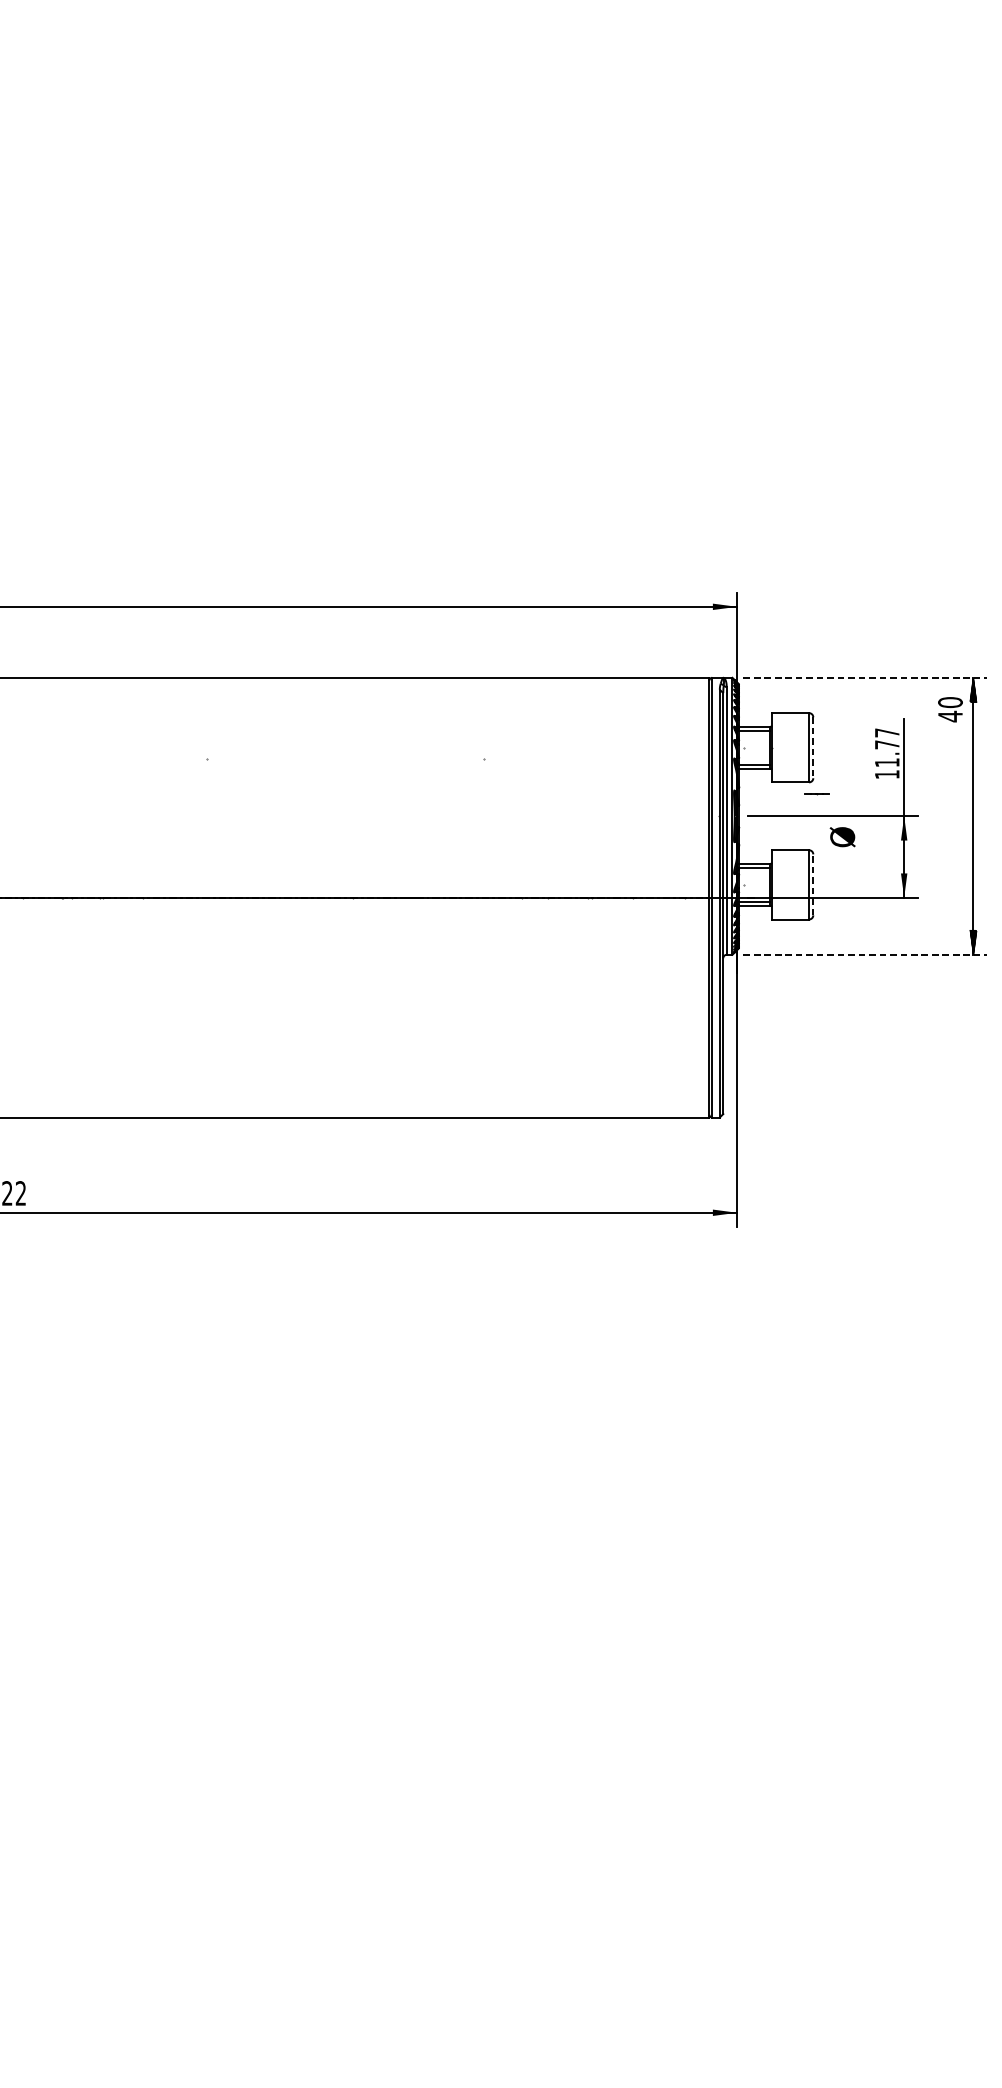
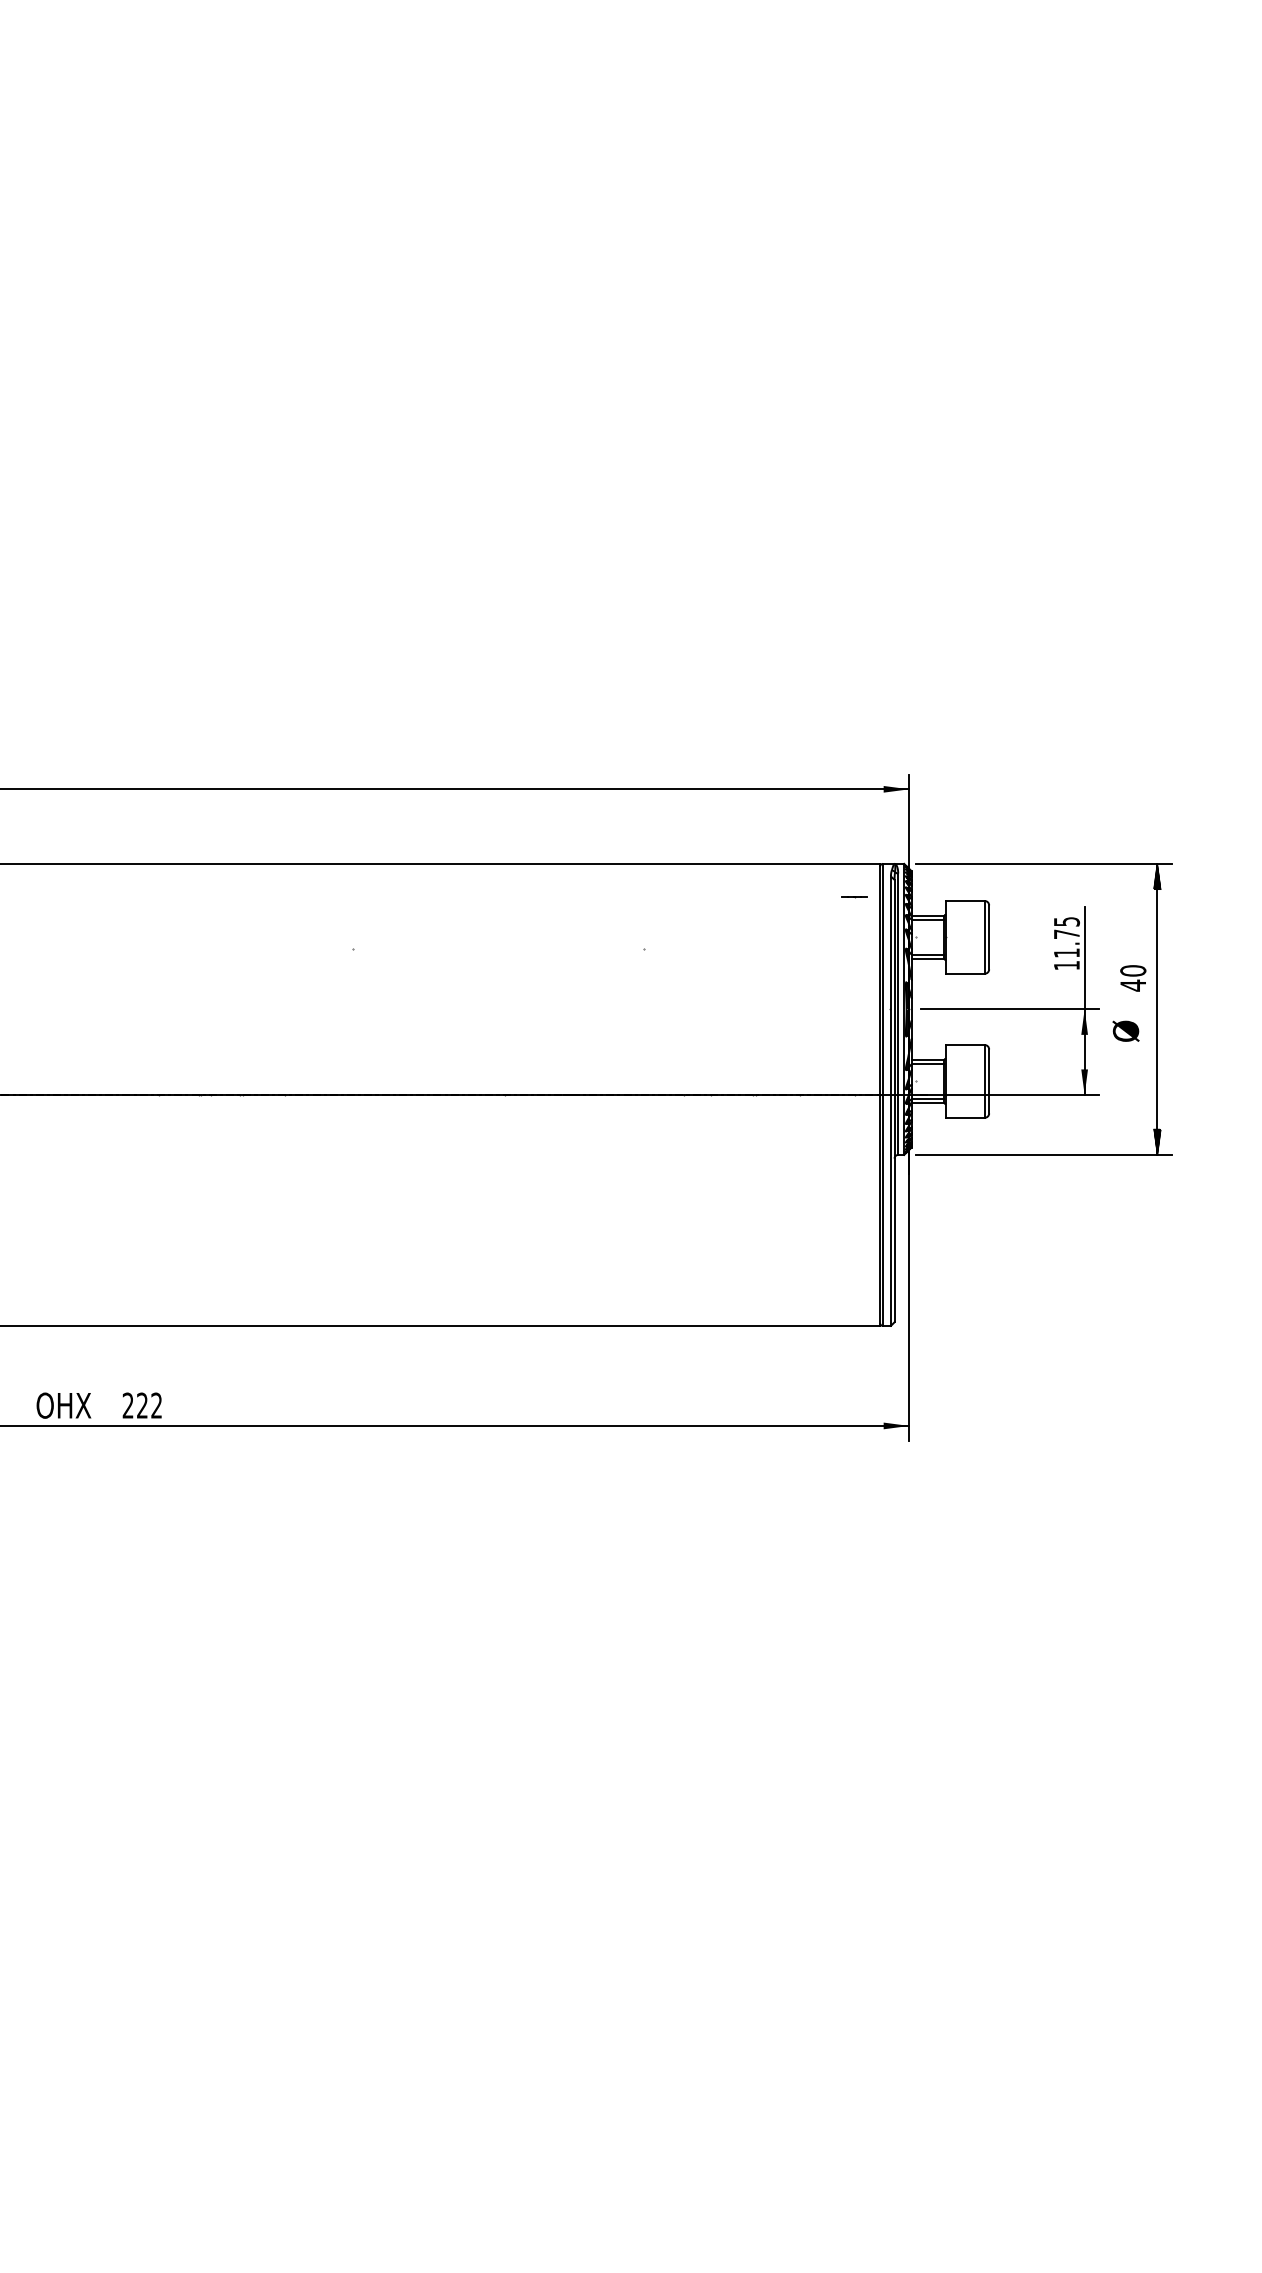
line: (865, 677) -> (1044, 863), dashed -> solid
text: (950, 709) -> (1133, 978), moved
text: (886, 732) -> (1066, 921), 11.77 -> 11.75
line: (813, 747) -> (989, 937), dashed -> solid
line: (816, 793) -> (854, 897), moved
text: (842, 836) -> (1125, 1030), moved
line: (813, 883) -> (989, 1080), dashed -> solid
line: (865, 954) -> (1044, 1154), dashed -> solid

